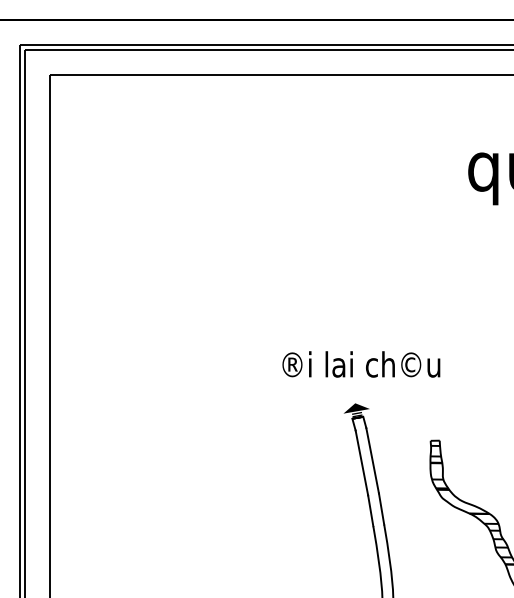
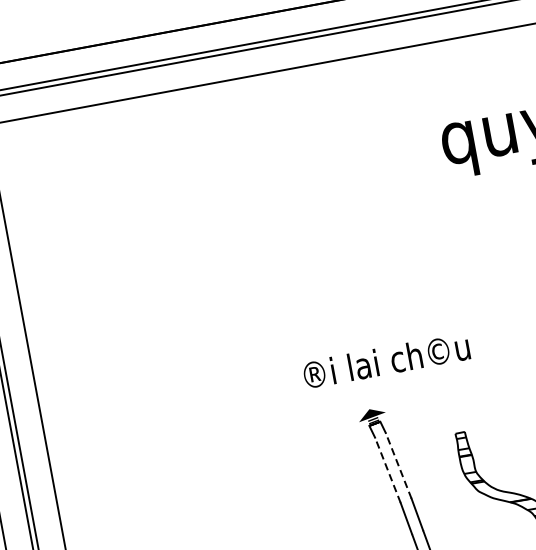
text: (361, 364) -> (386, 360), moved
line: (372, 460) -> (398, 465), solid -> dashed
line: (361, 462) -> (387, 469), solid -> dashed

